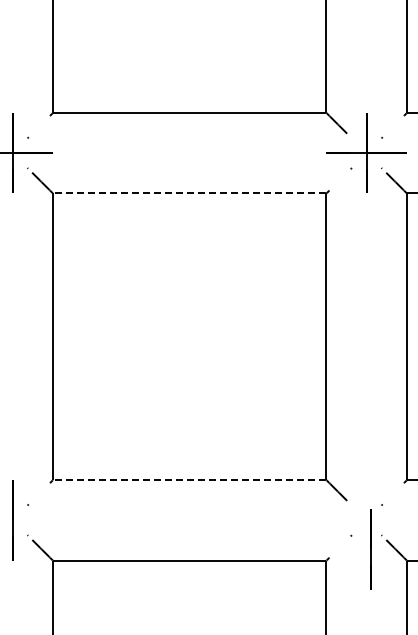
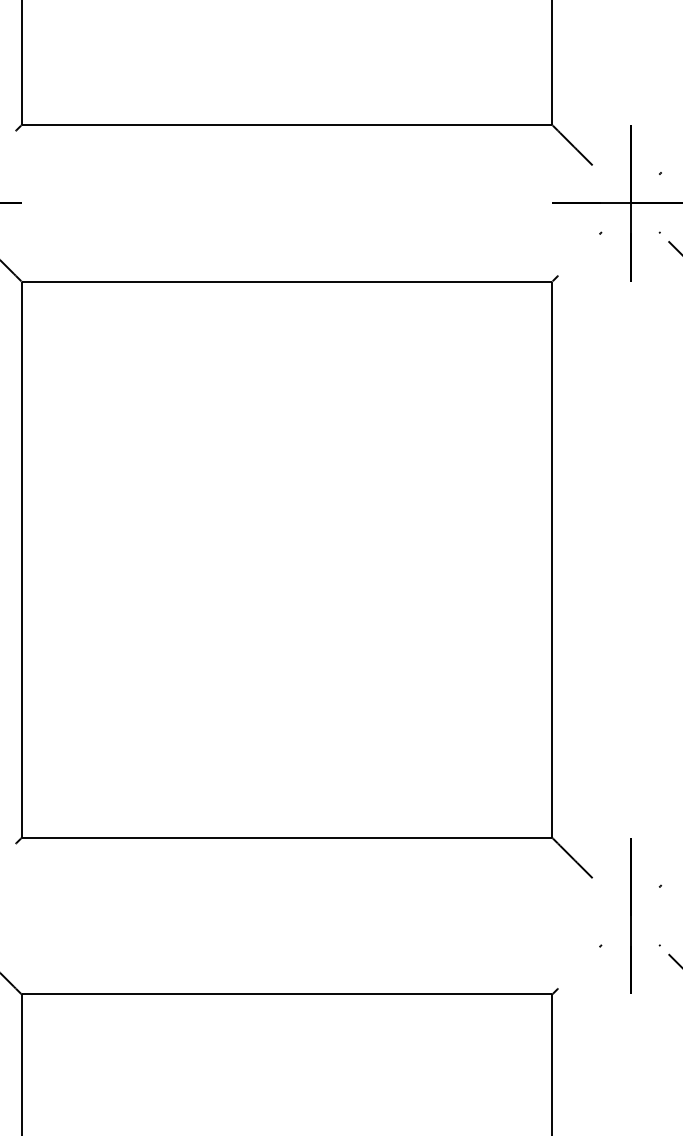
line: (189, 193) -> (286, 281), dashed -> solid
line: (189, 480) -> (286, 838), dashed -> solid
line: (370, 549) -> (630, 916), moved

